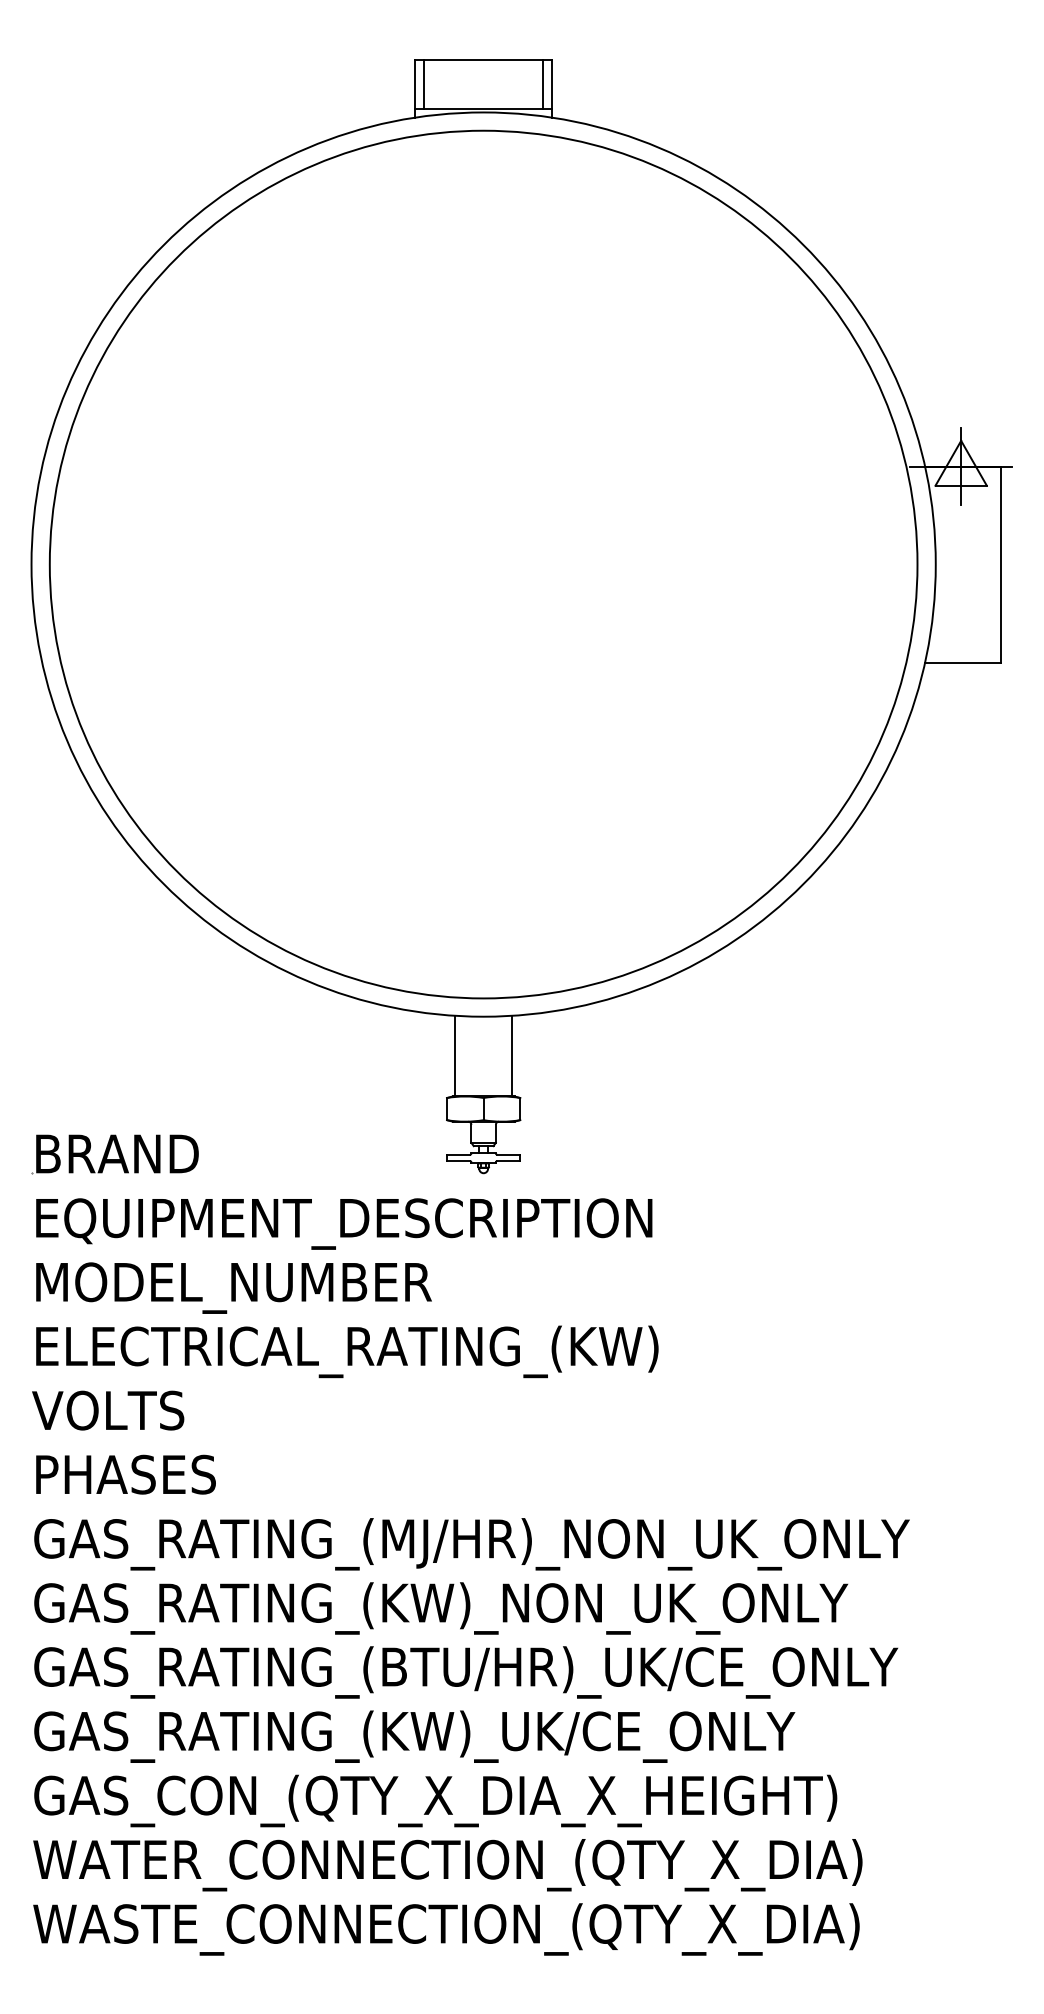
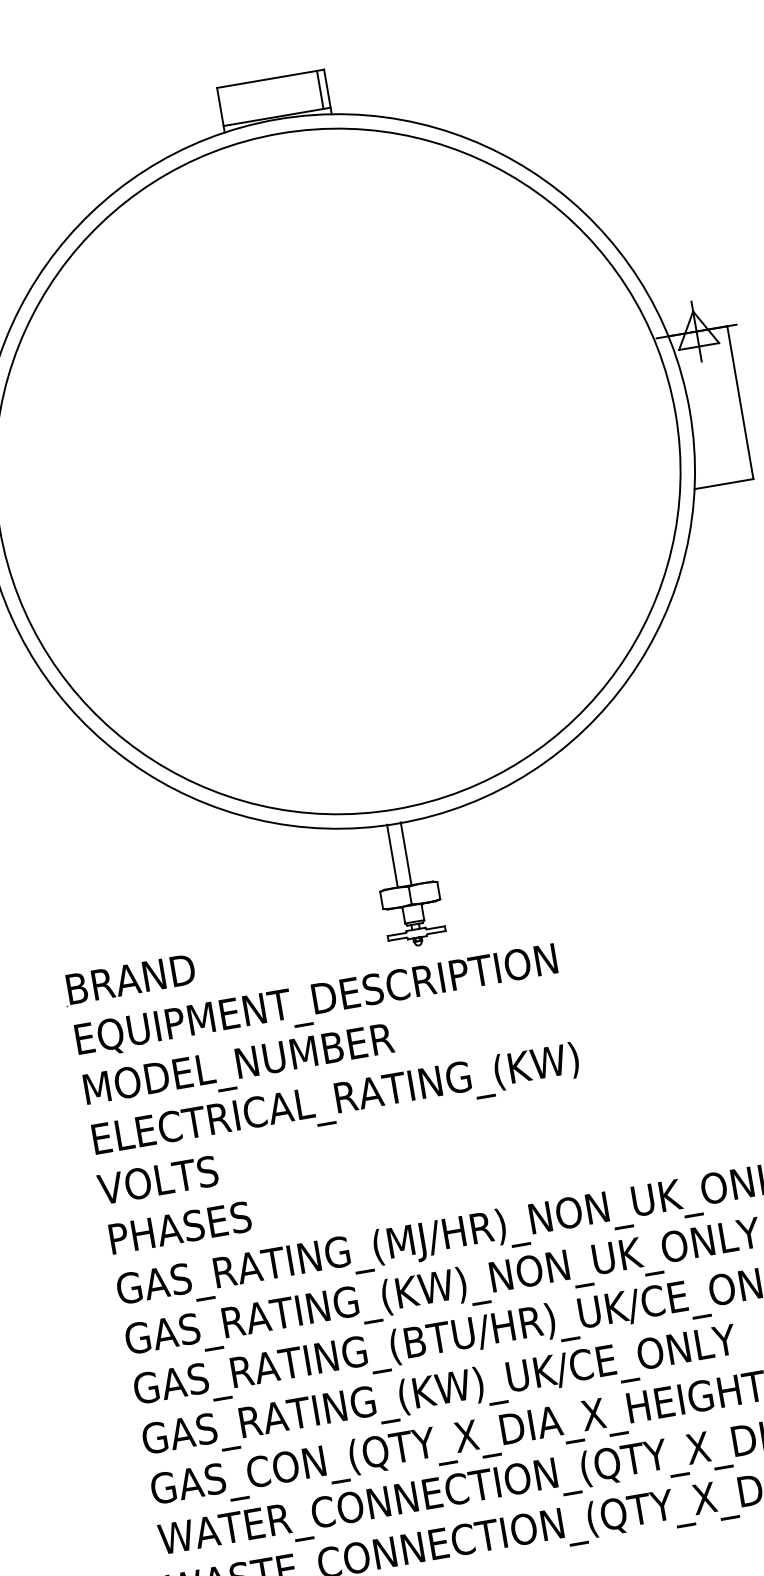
line: (424, 84) -> (227, 105), removed
line: (455, 1055) -> (406, 853), moved
line: (511, 1055) -> (392, 855), moved

